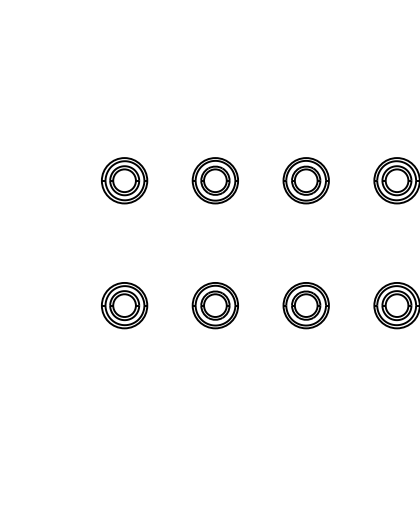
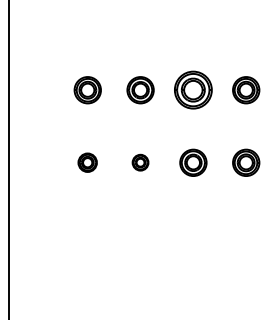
part: (306, 181) -> (193, 90), size x1.4
part: (124, 305) -> (87, 162), size x0.7
part: (215, 305) -> (140, 162), size x0.6

